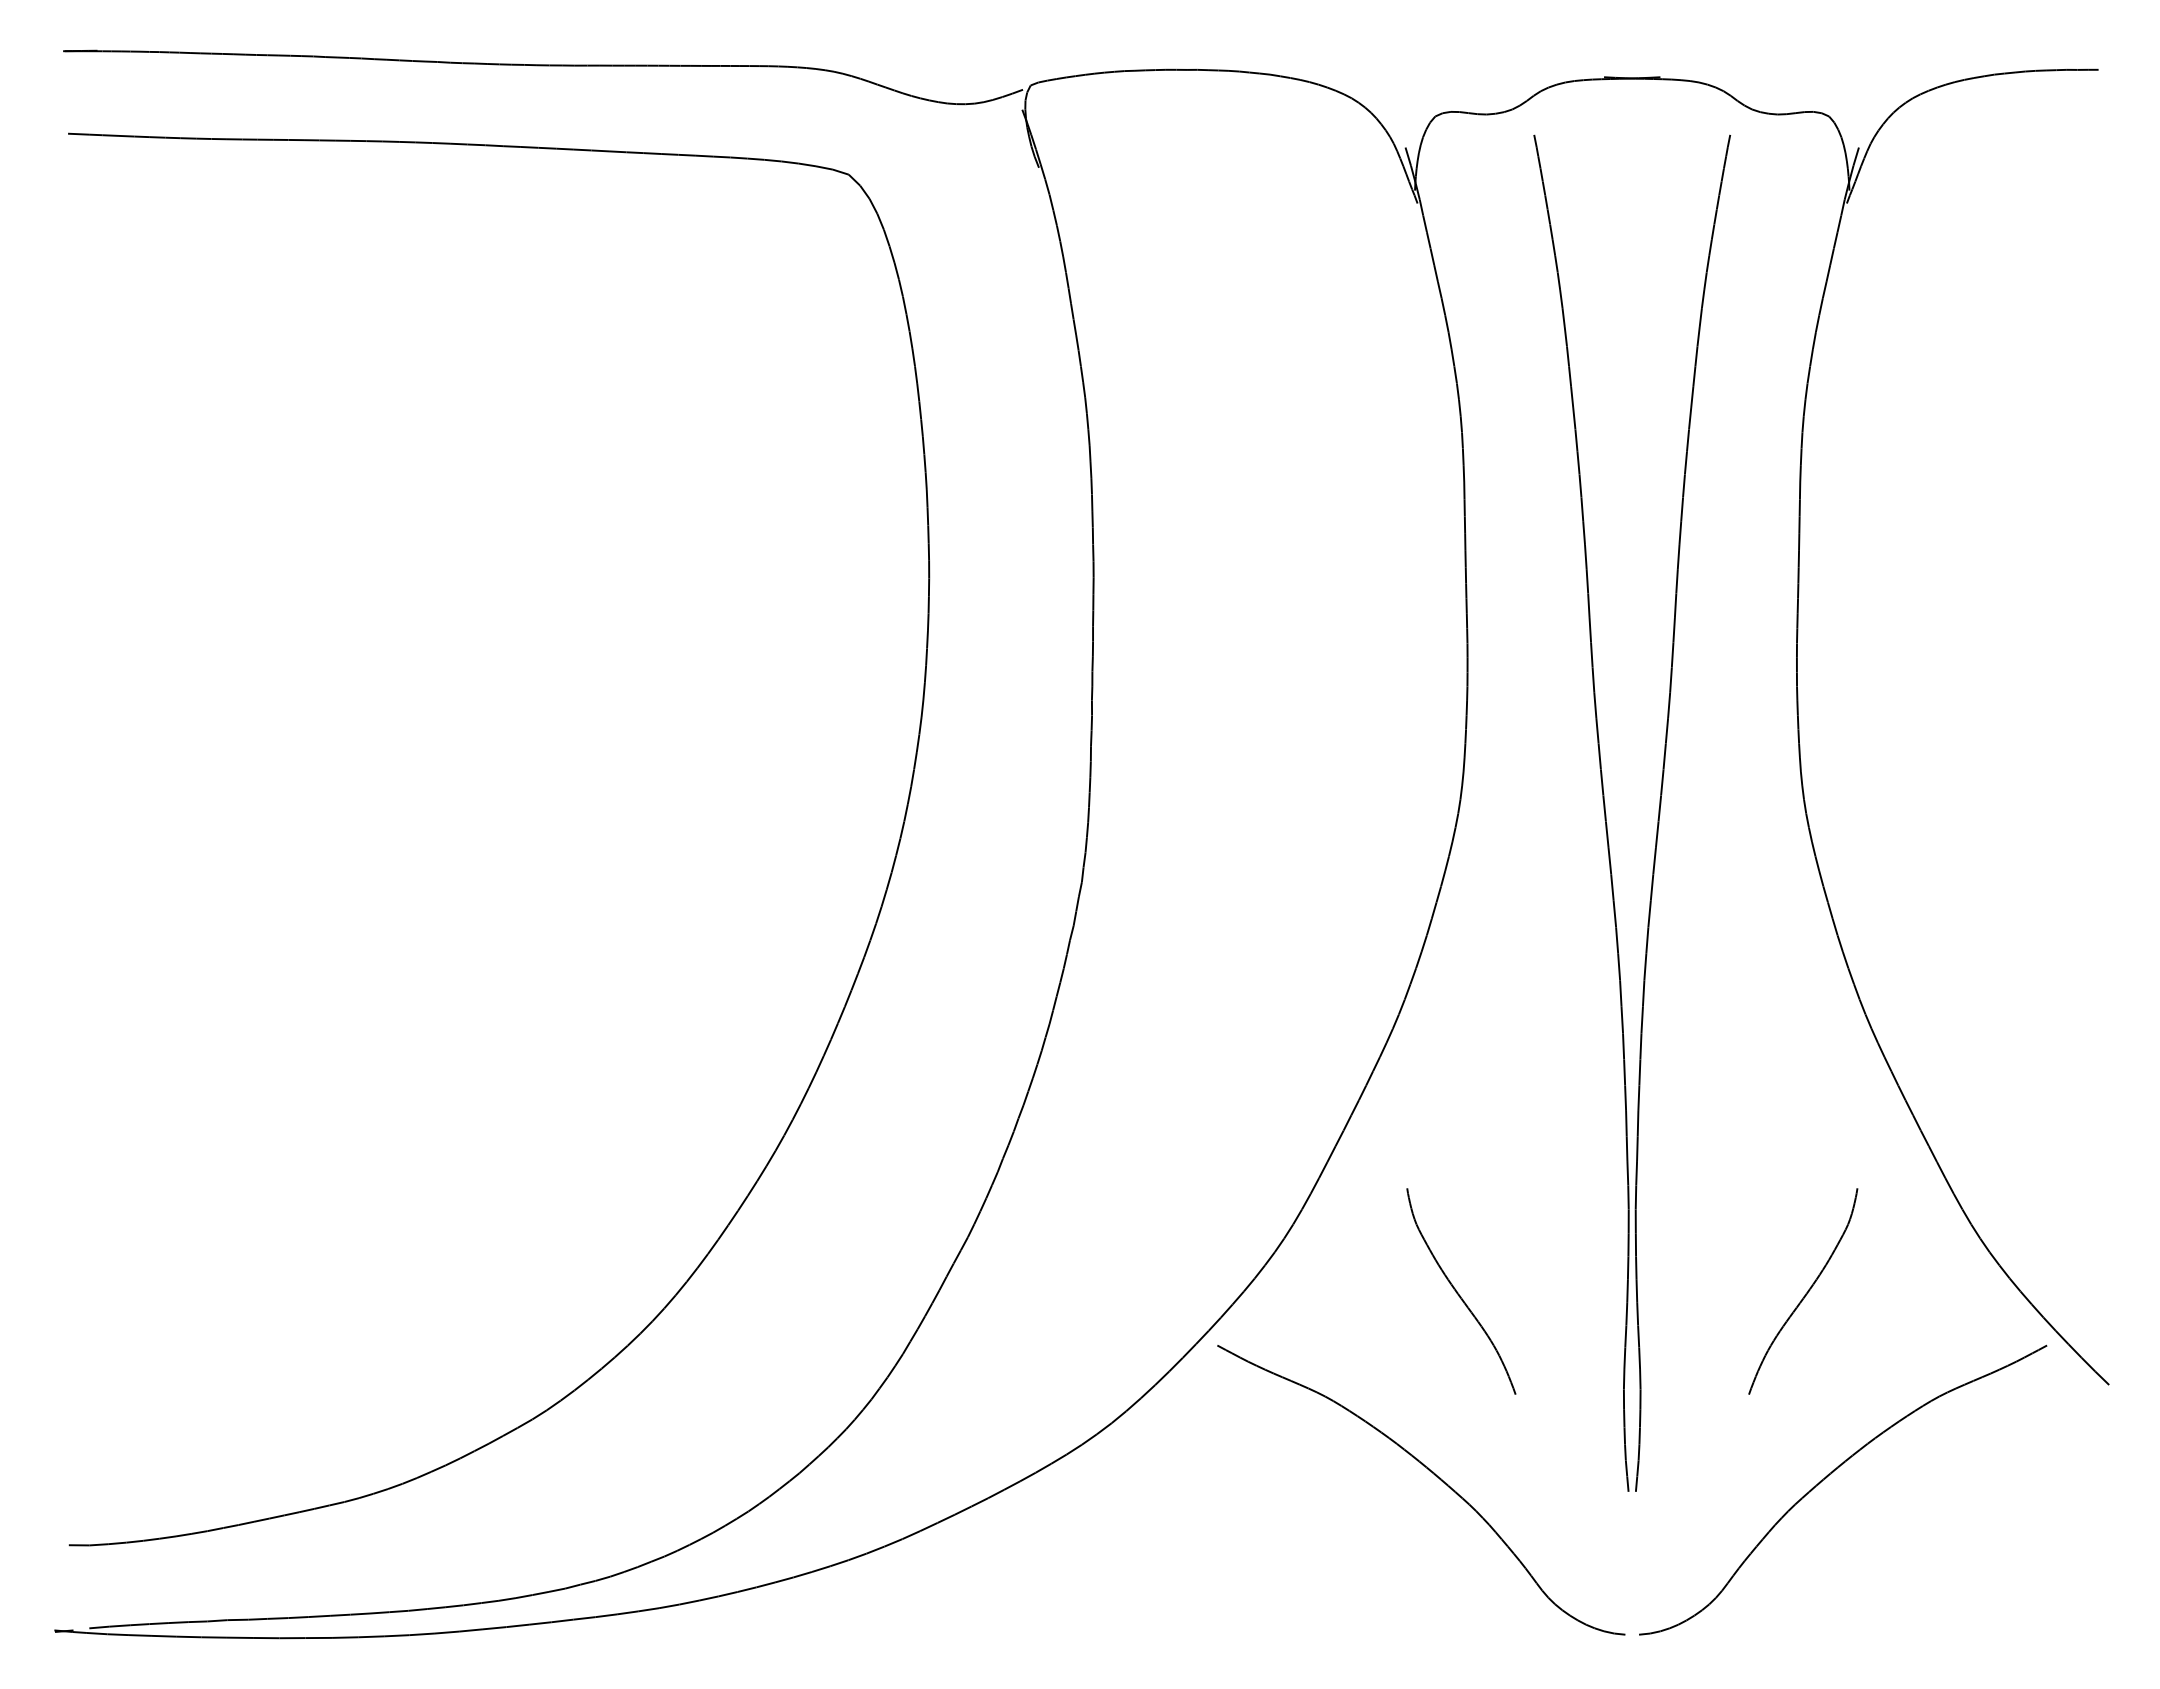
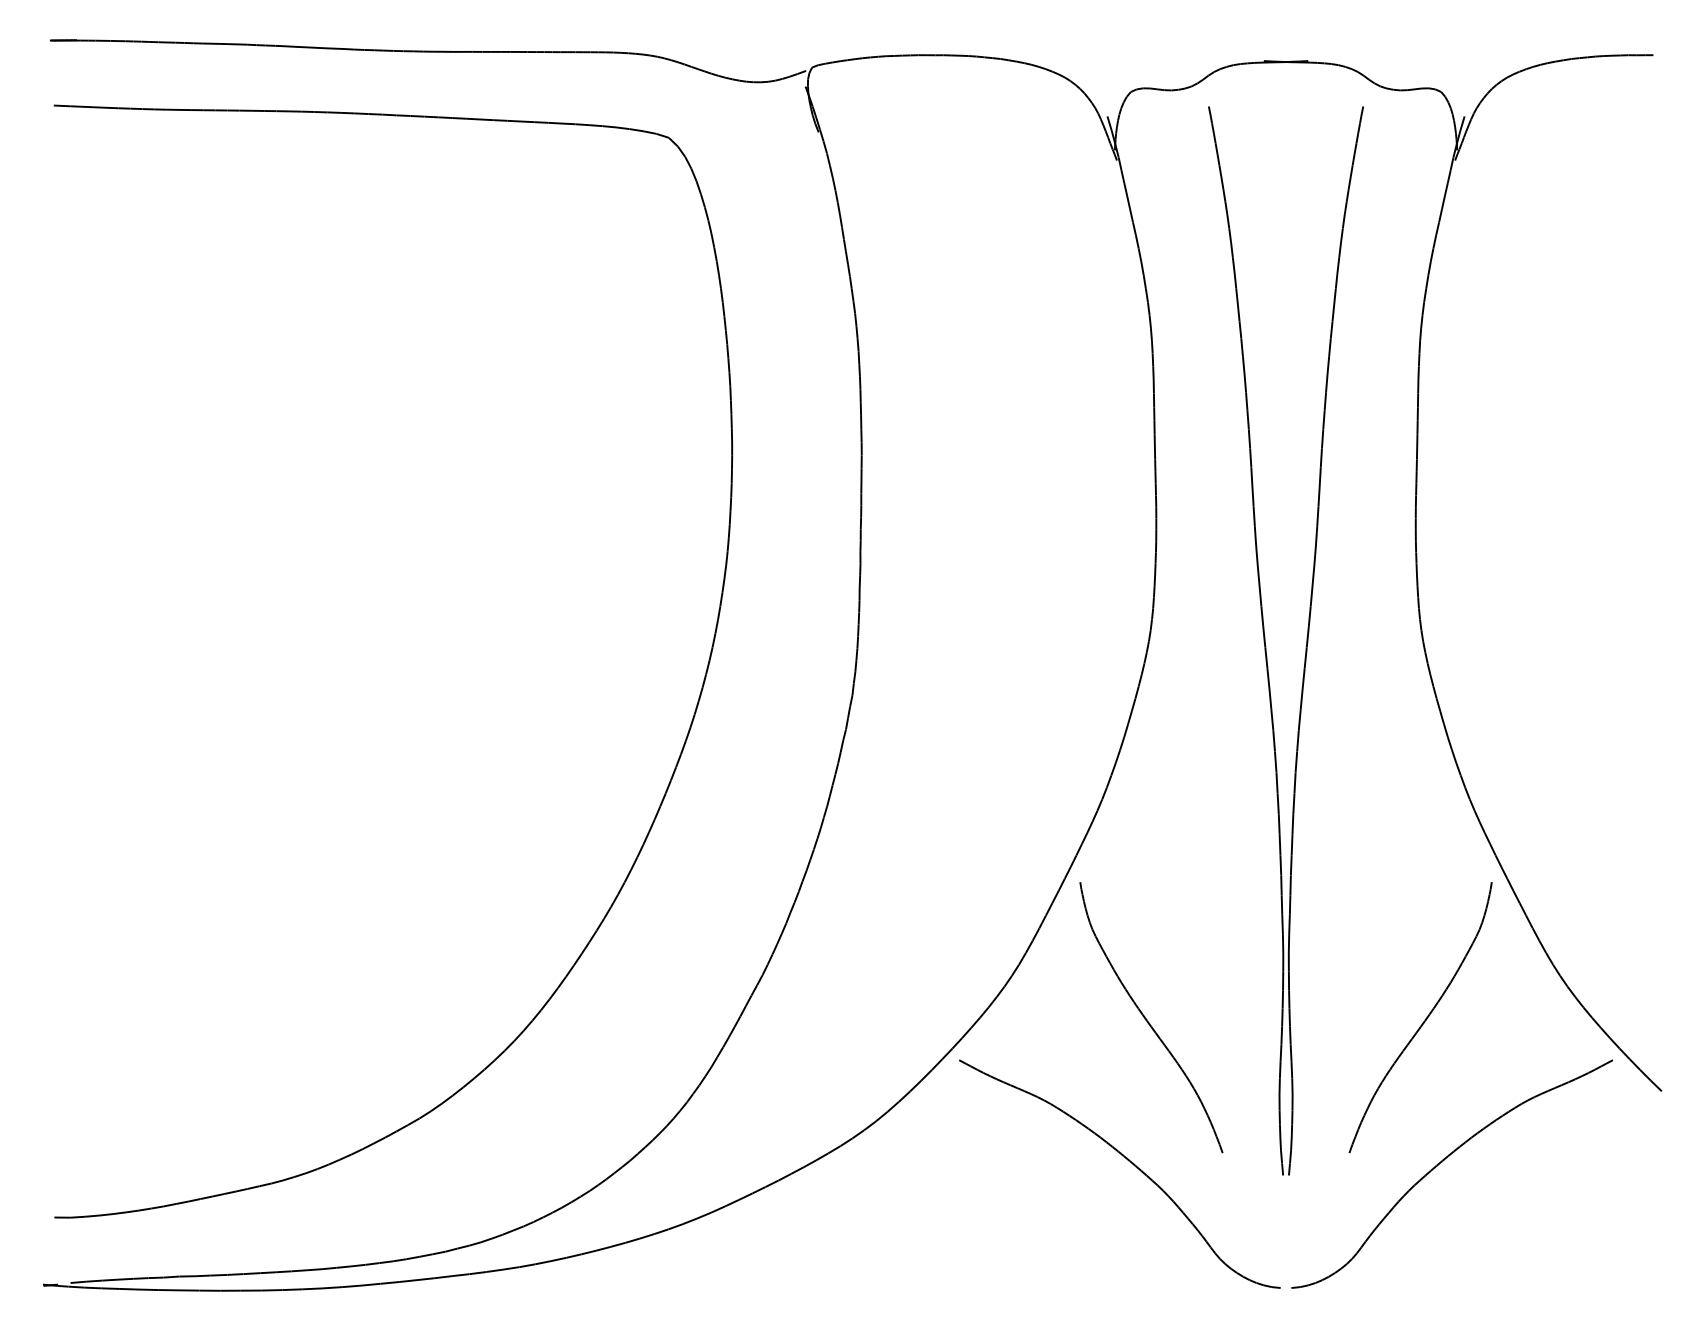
part: (1461, 1291) -> (1151, 1017), size x1.67
part: (1803, 1291) -> (1420, 1017), size x1.67

